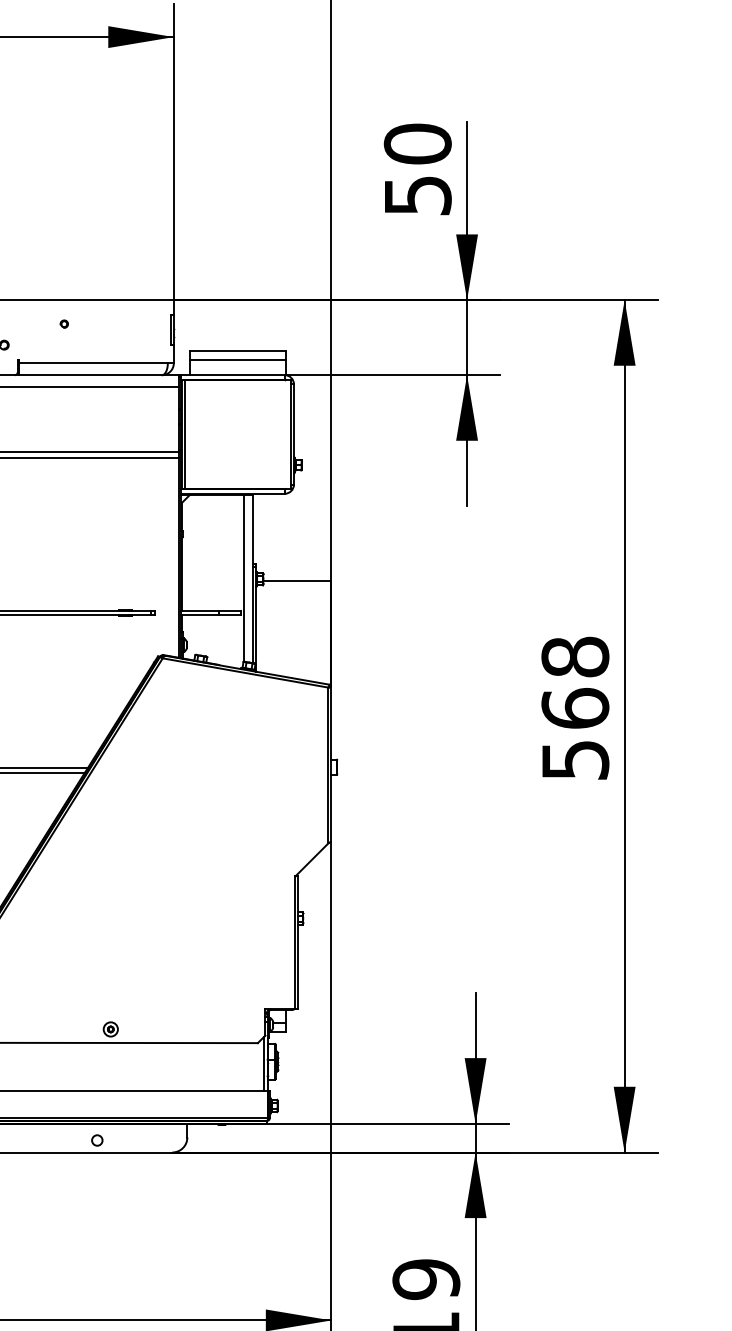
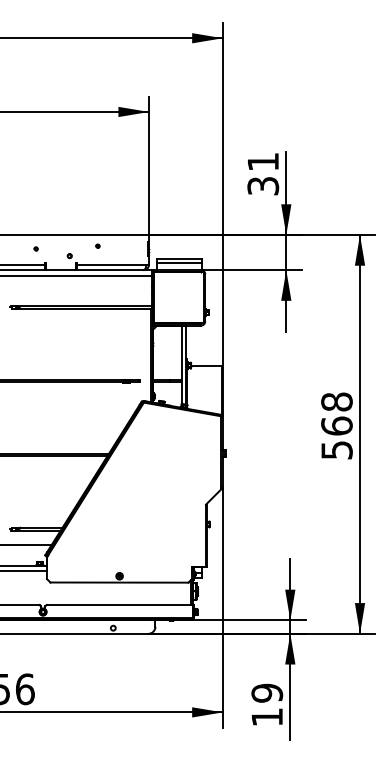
text: (418, 168) -> (263, 173), 50 -> 31

